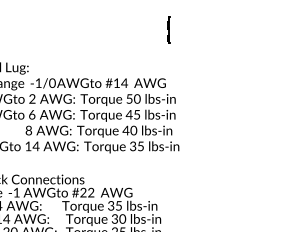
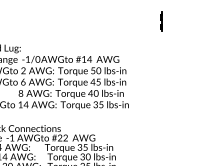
line: (168, 29) -> (161, 20), moved

